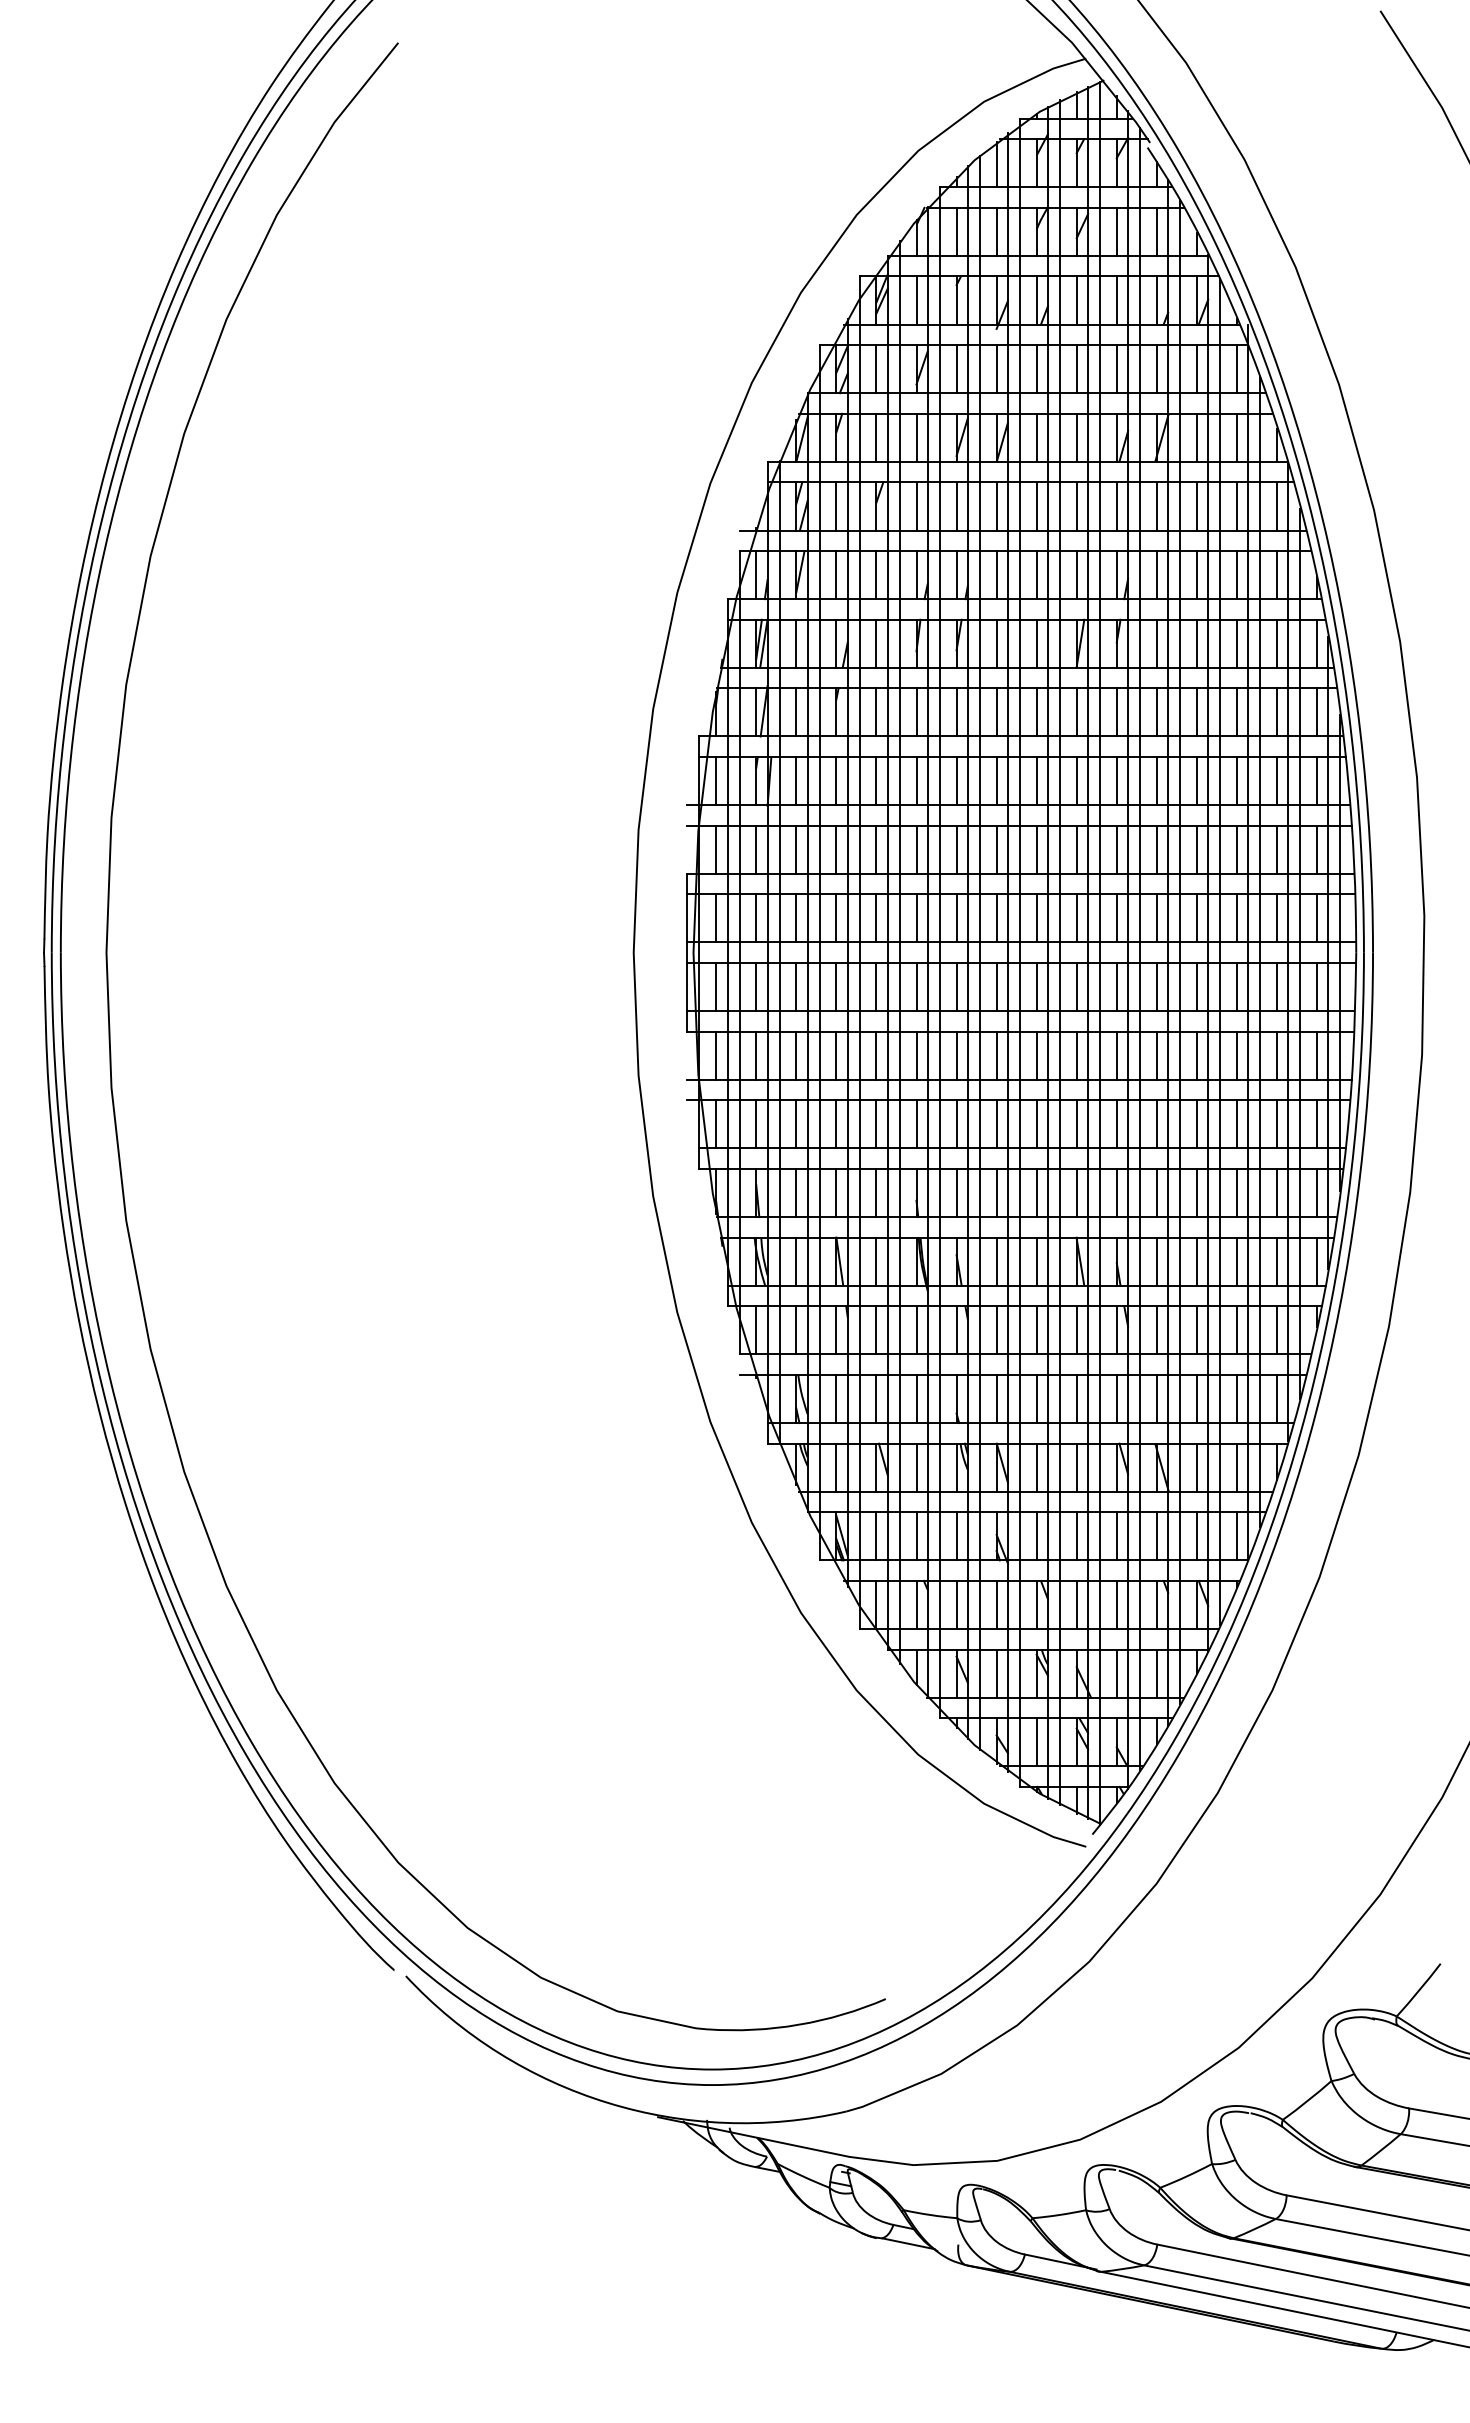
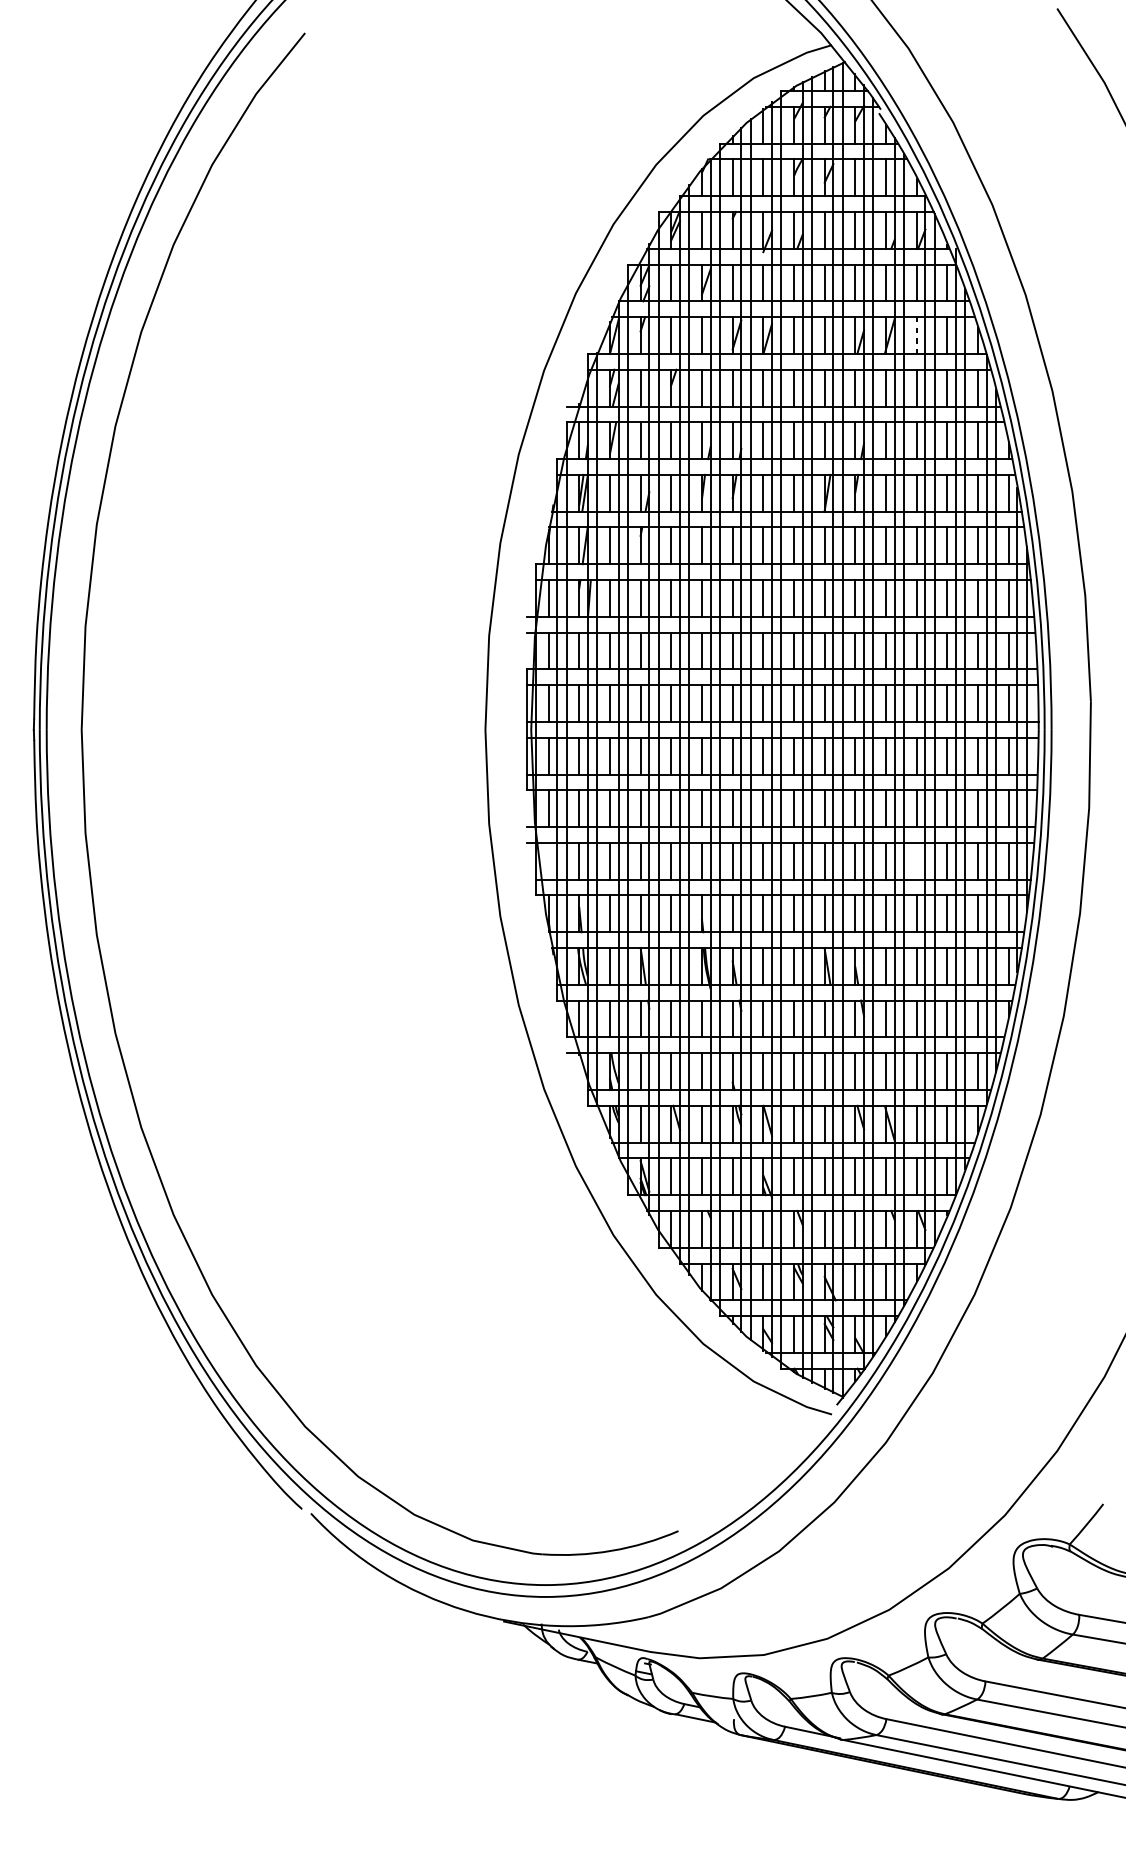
line: (1196, 438) -> (916, 336), solid -> dashed
line: (716, 1124) -> (548, 861), removed
line: (1196, 1124) -> (916, 861), removed

